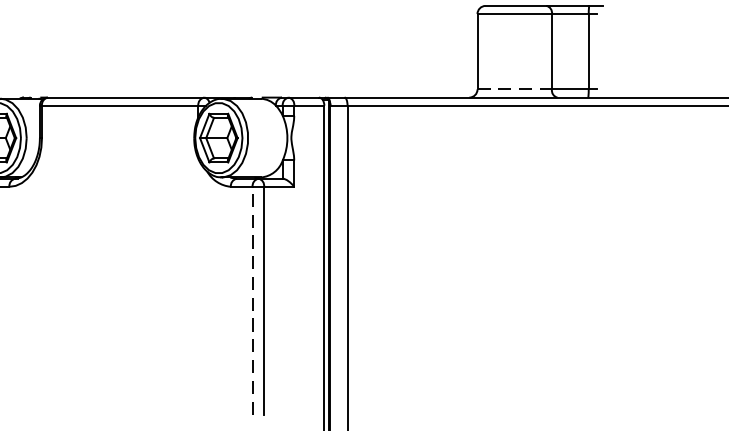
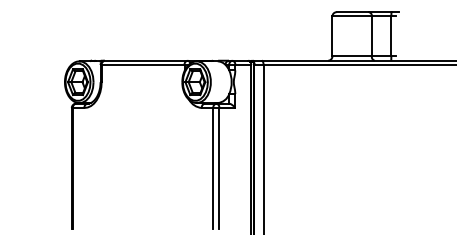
line: (515, 89) -> (352, 56), dashed -> solid
line: (253, 299) -> (213, 167), dashed -> solid

